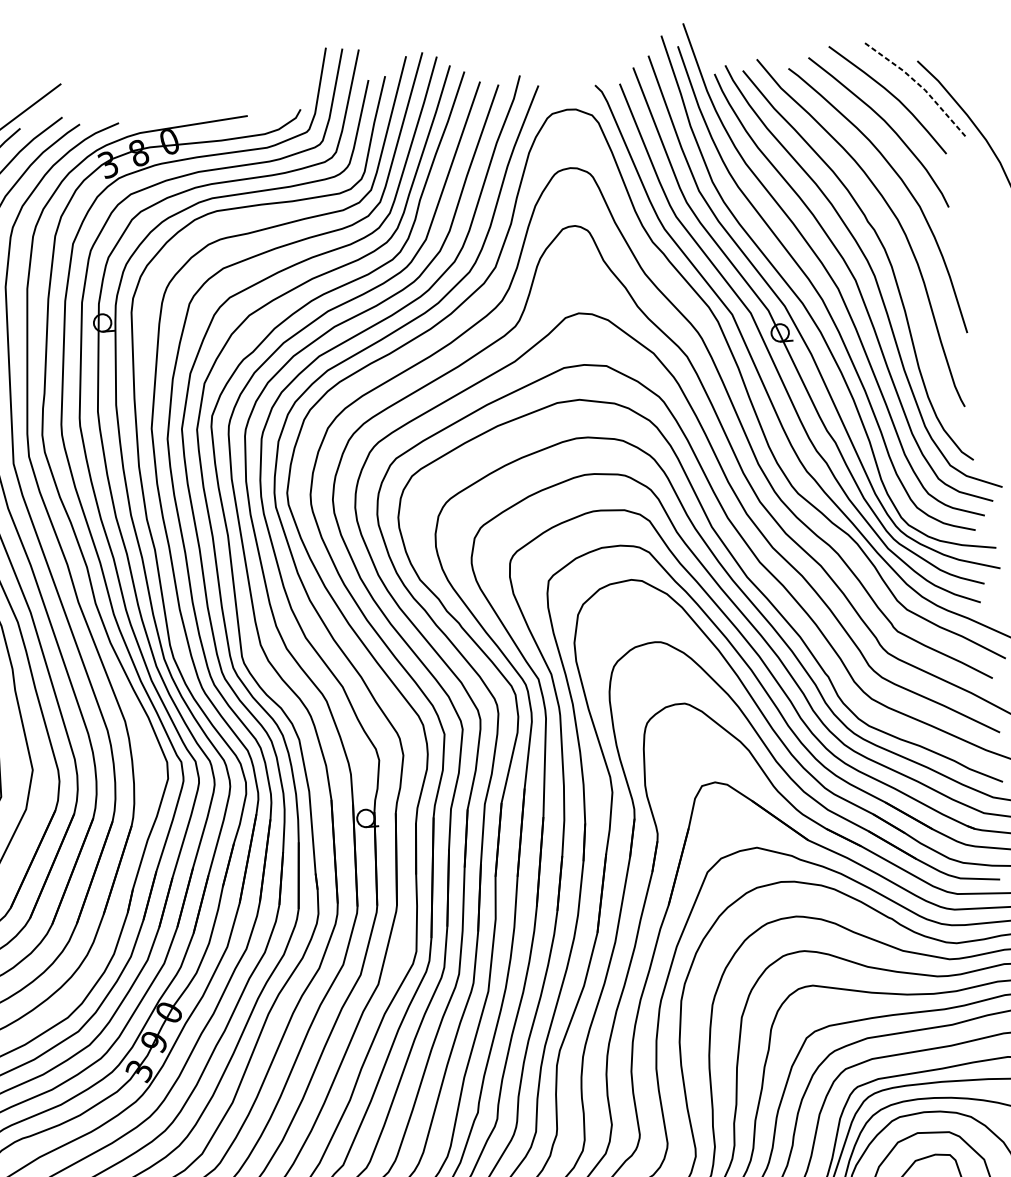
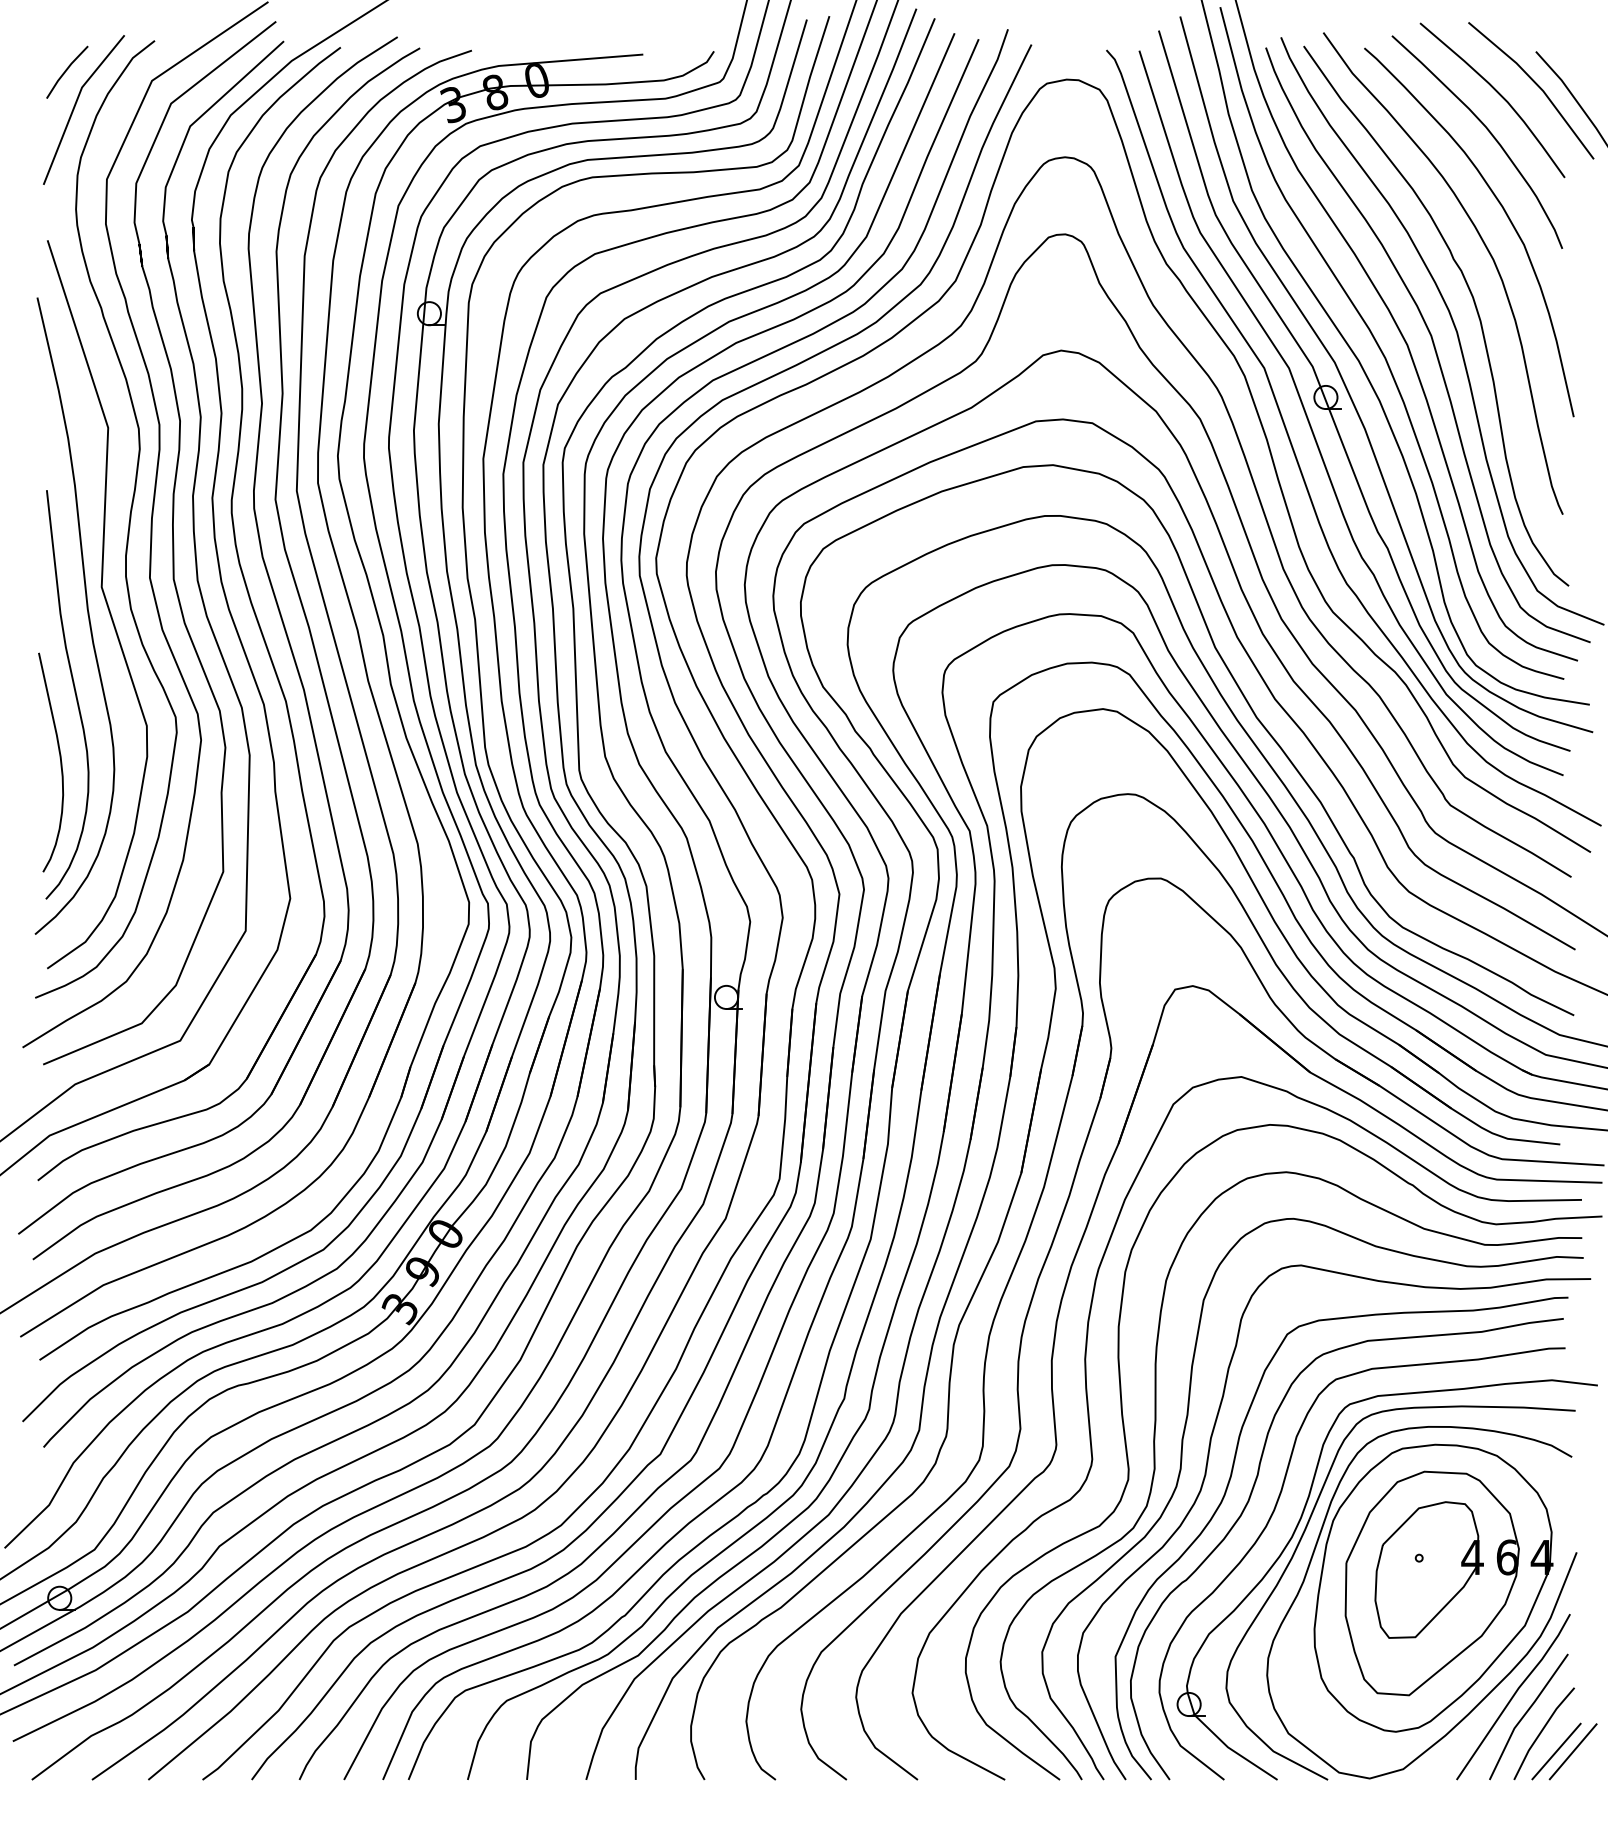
line: (920, 86) -> (1537, 85), dashed -> solid

